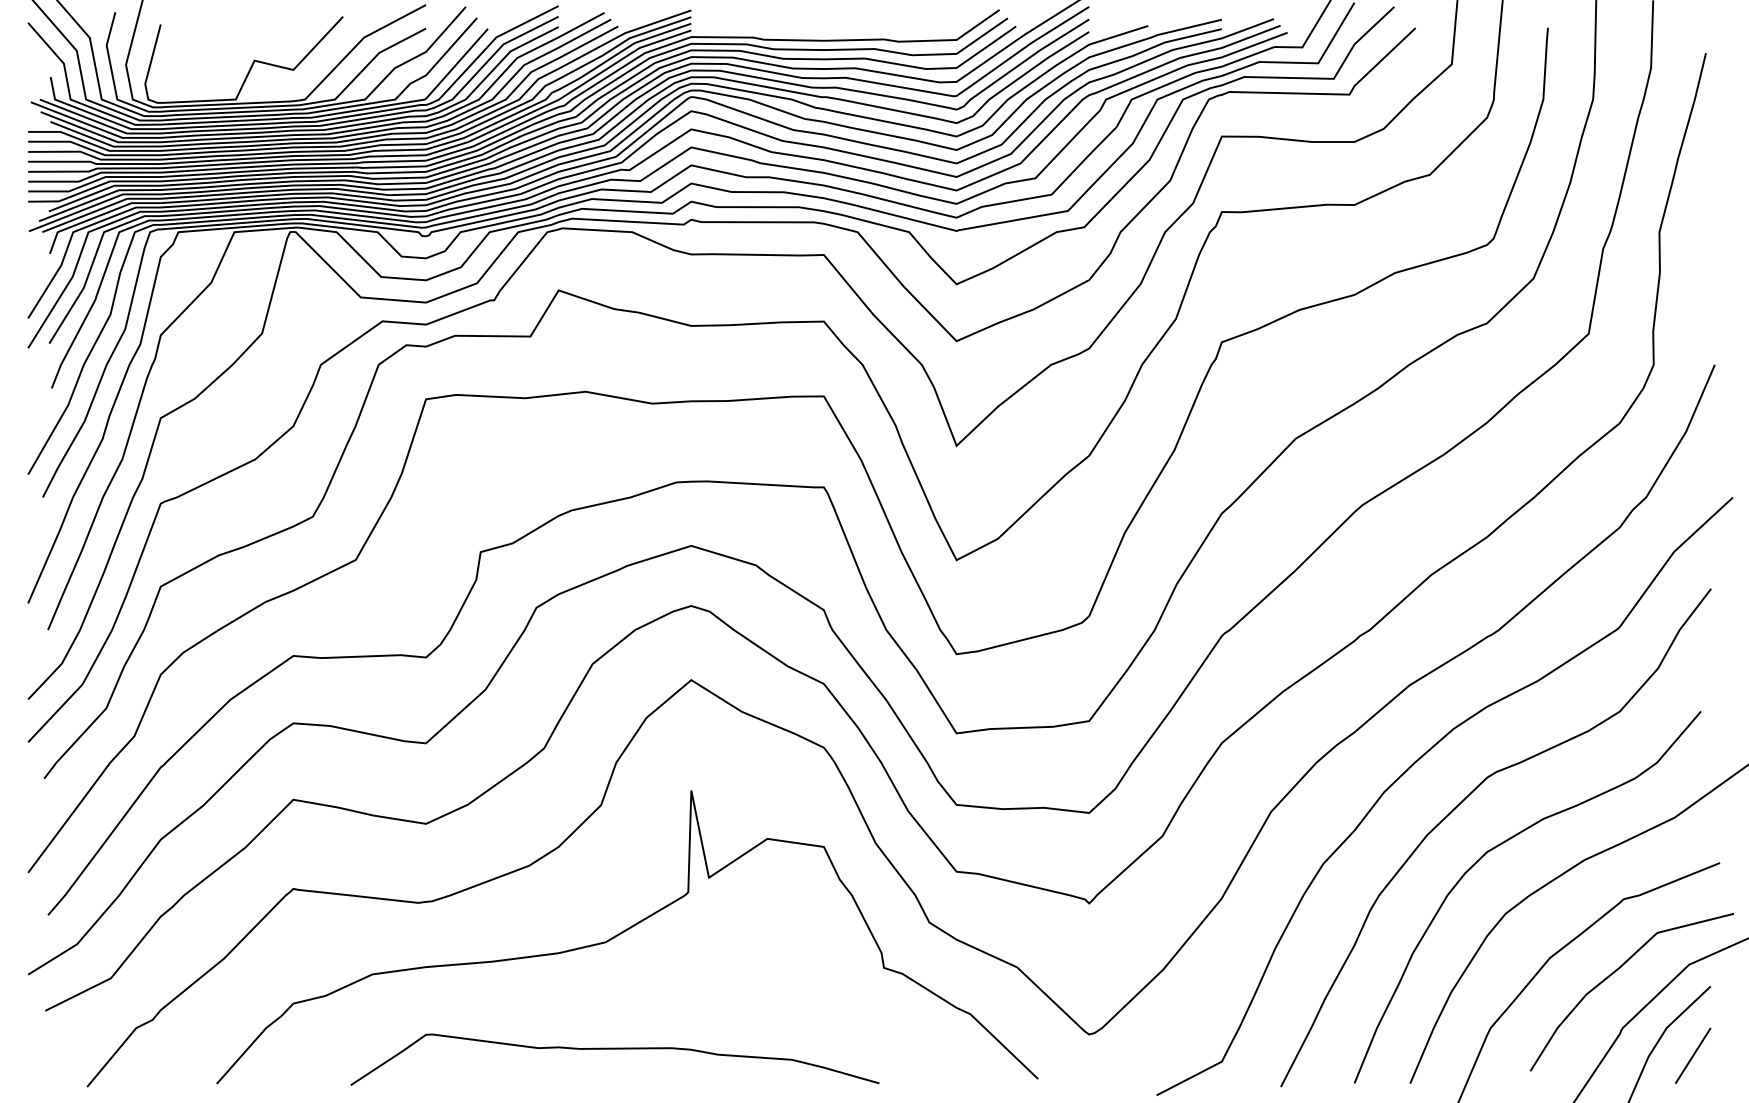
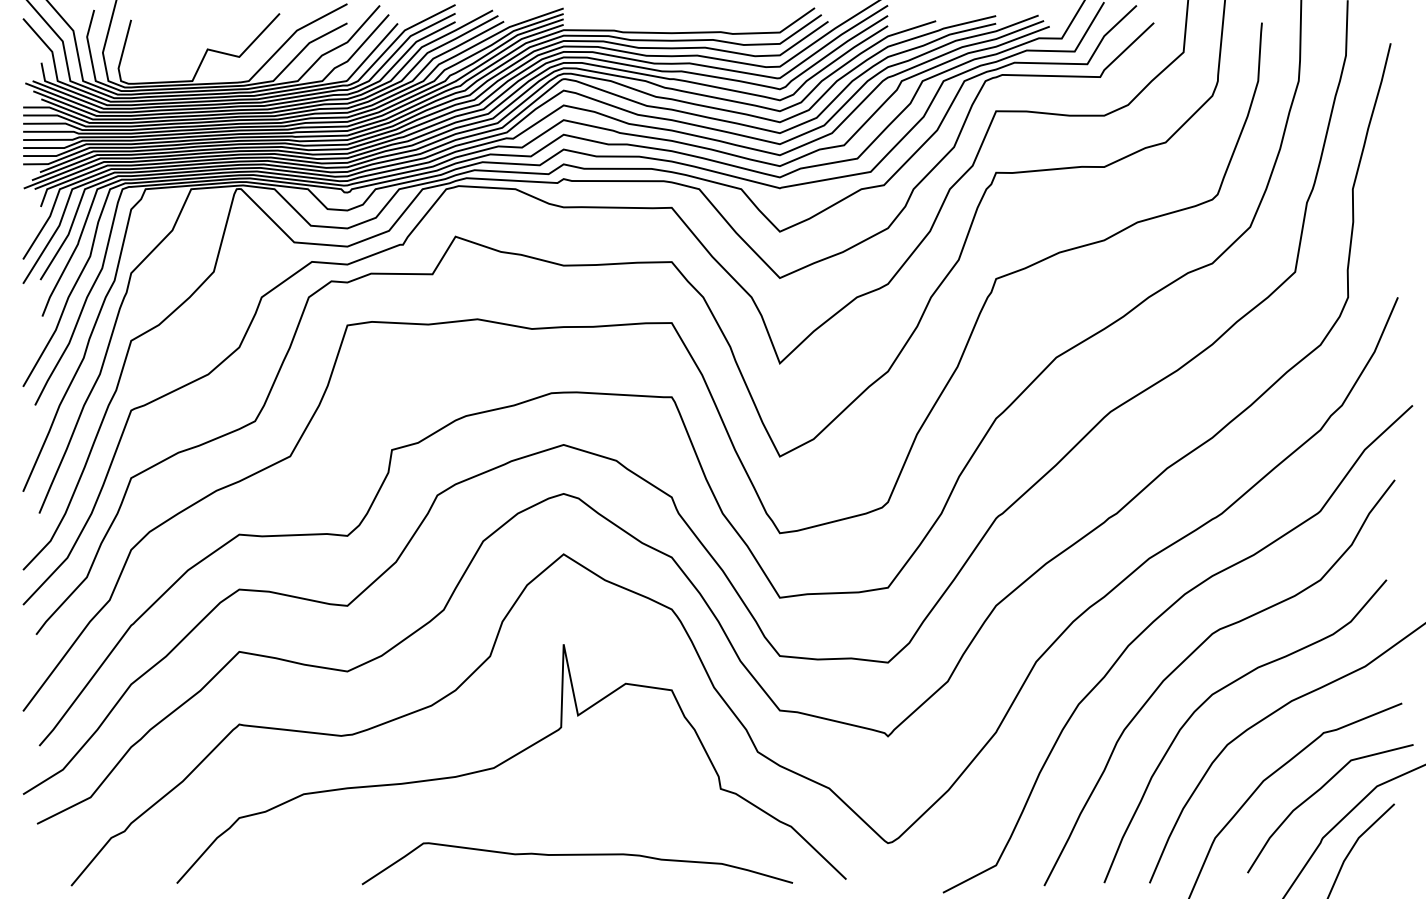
curve: (615, 1049) -> (577, 855), moved
line: (1693, 1055) -> (1380, 860), removed

